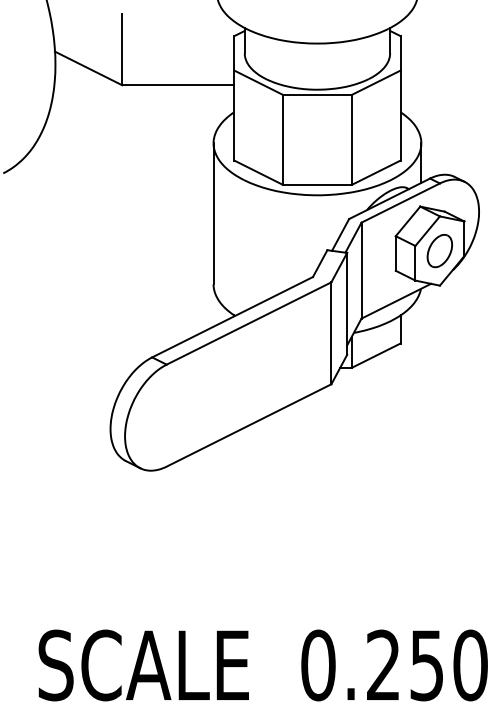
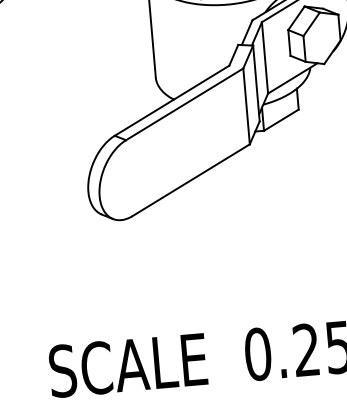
part: (439, 250) -> (321, 37), removed

